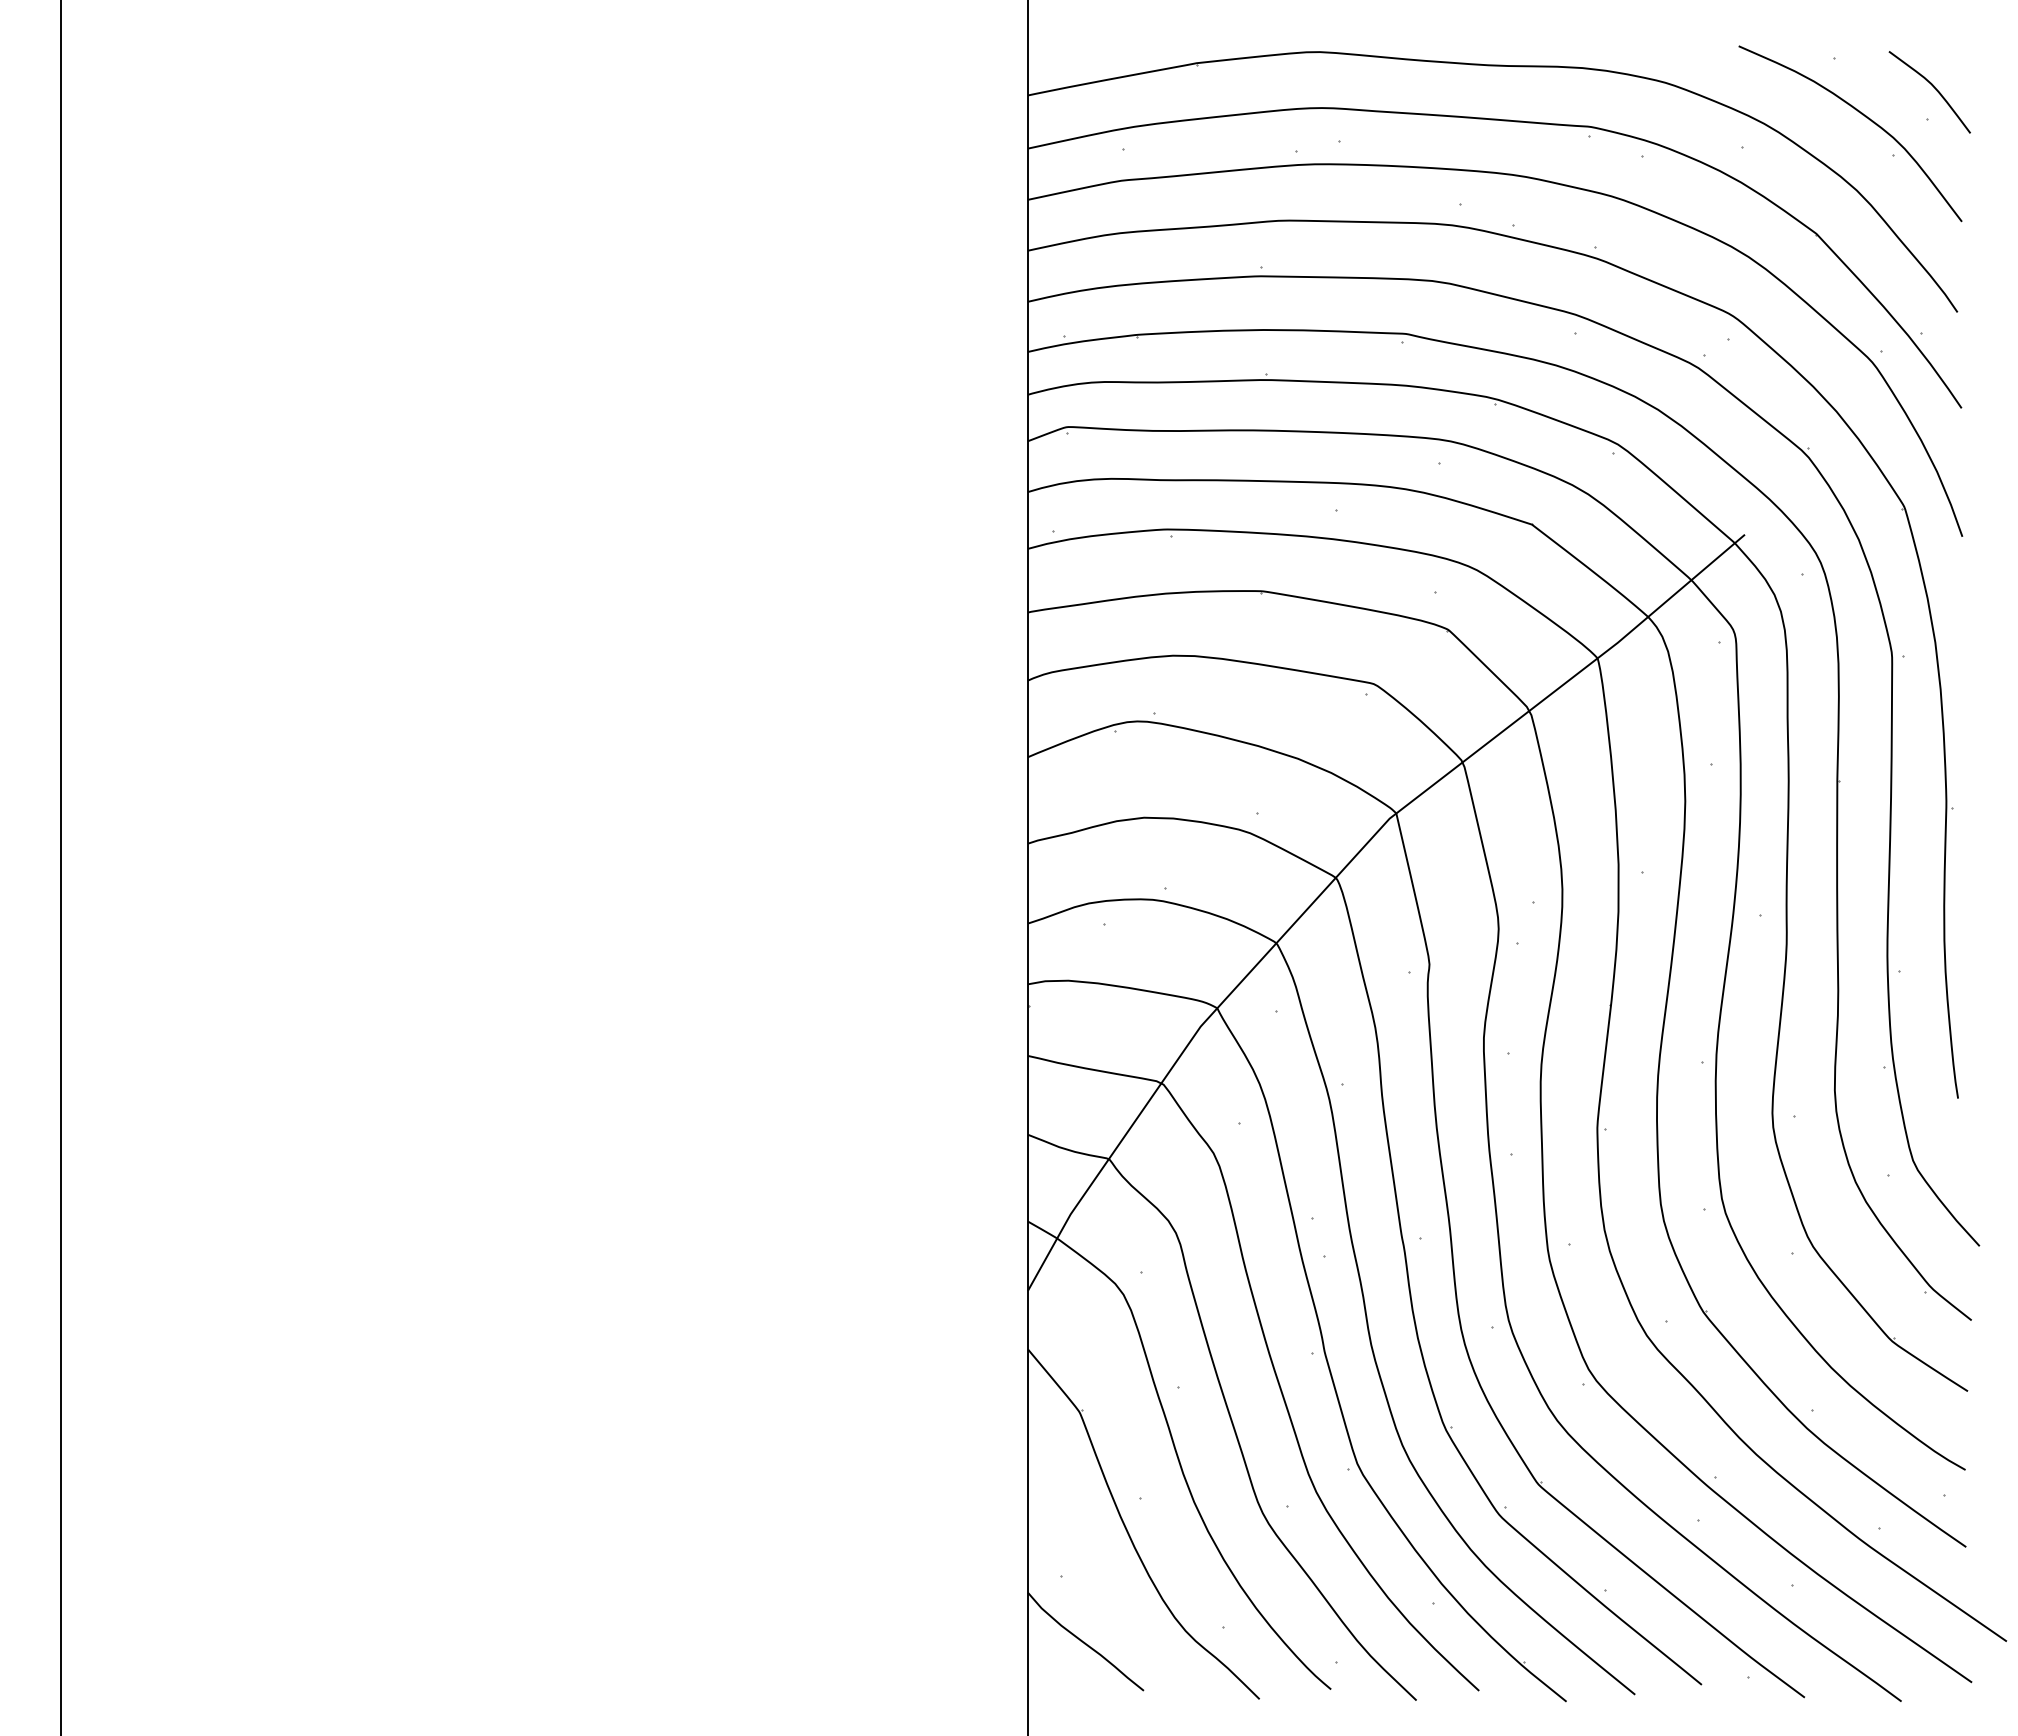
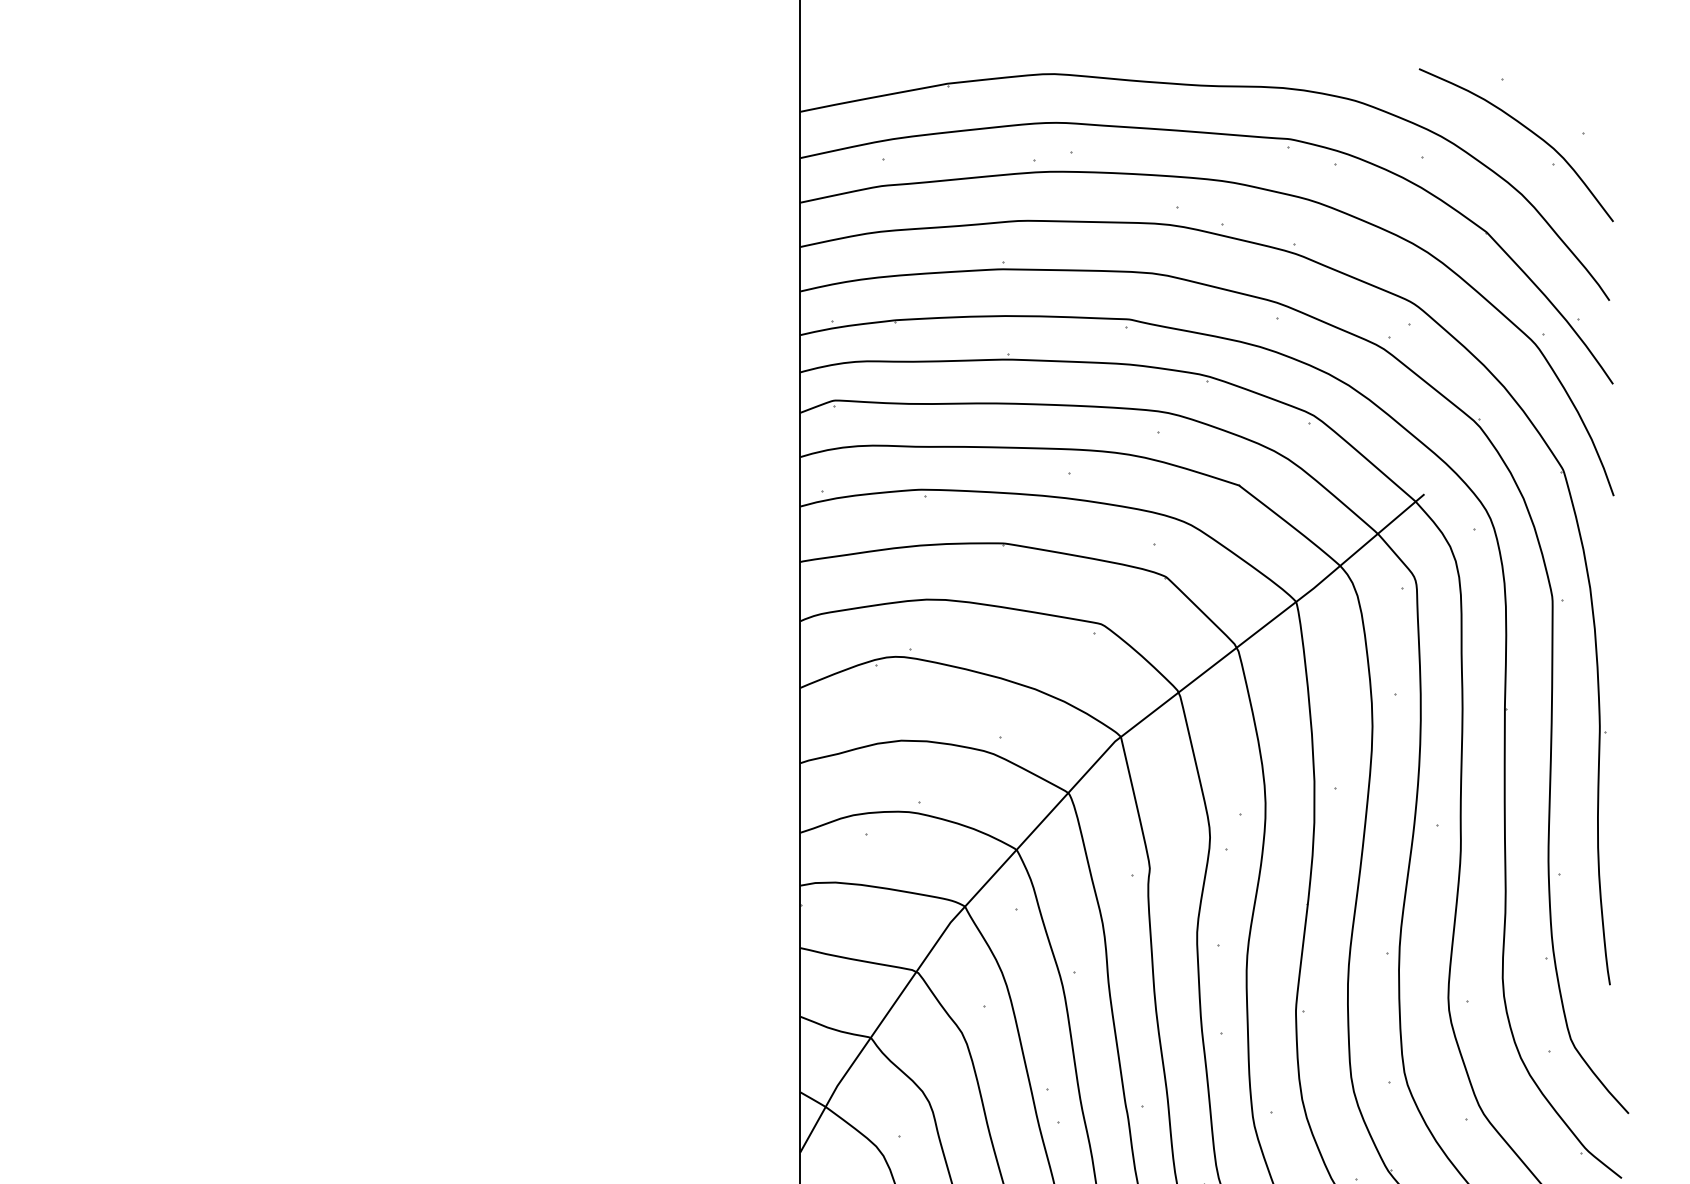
curve: (1933, 87) -> (1588, 104), removed

